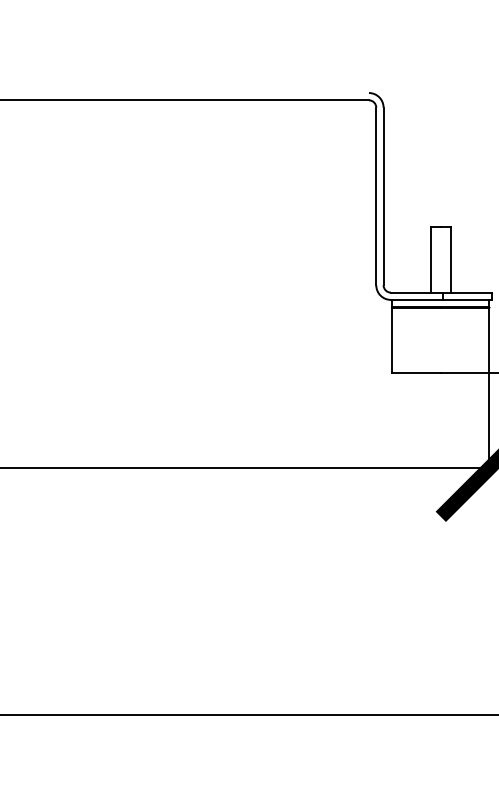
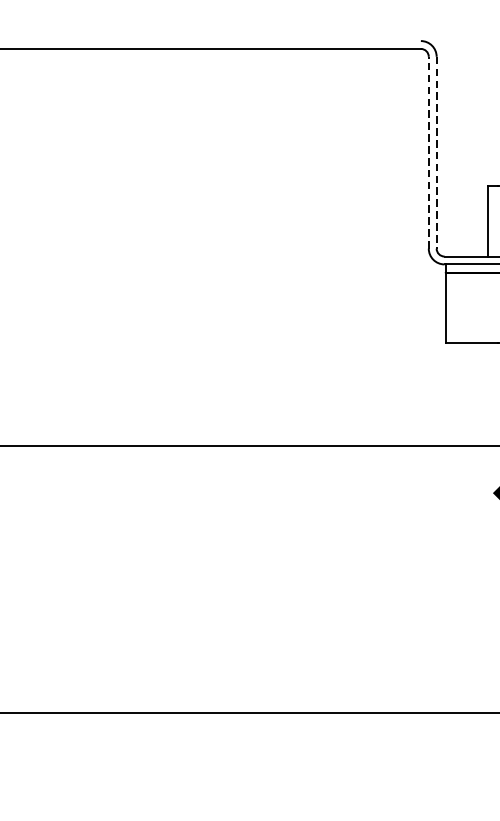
line: (376, 196) -> (429, 152), solid -> dashed
line: (383, 196) -> (436, 152), solid -> dashed

